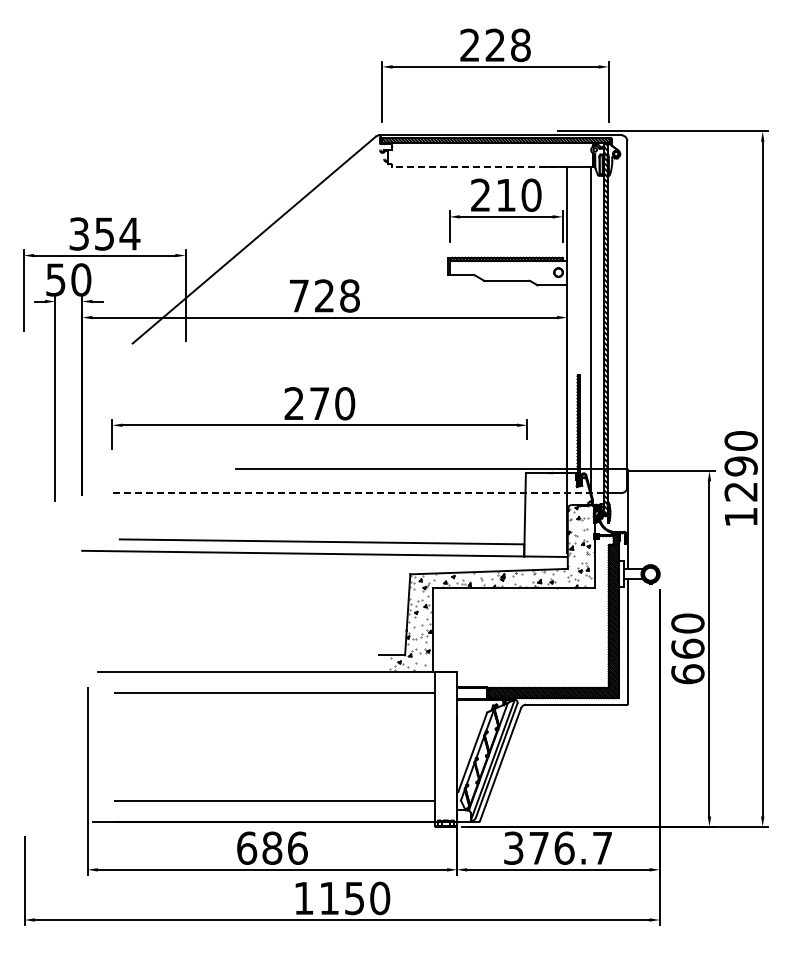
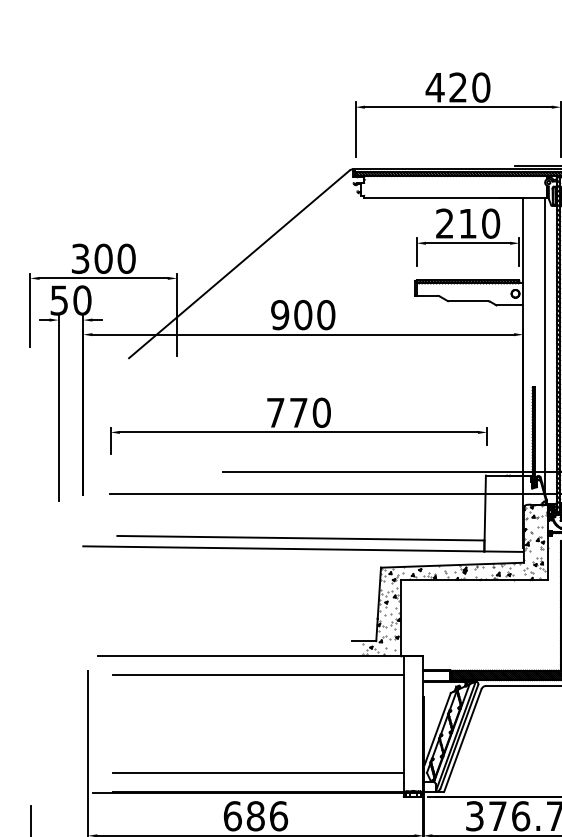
text: (494, 44) -> (457, 86), 228 -> 420
line: (479, 167) -> (443, 198), dashed -> solid
text: (117, 233) -> (115, 258), 354 -> 300
text: (324, 295) -> (303, 314), 728 -> 900
text: (293, 403) -> (274, 412), 270 -> 770
line: (357, 492) -> (333, 493), dashed -> solid

